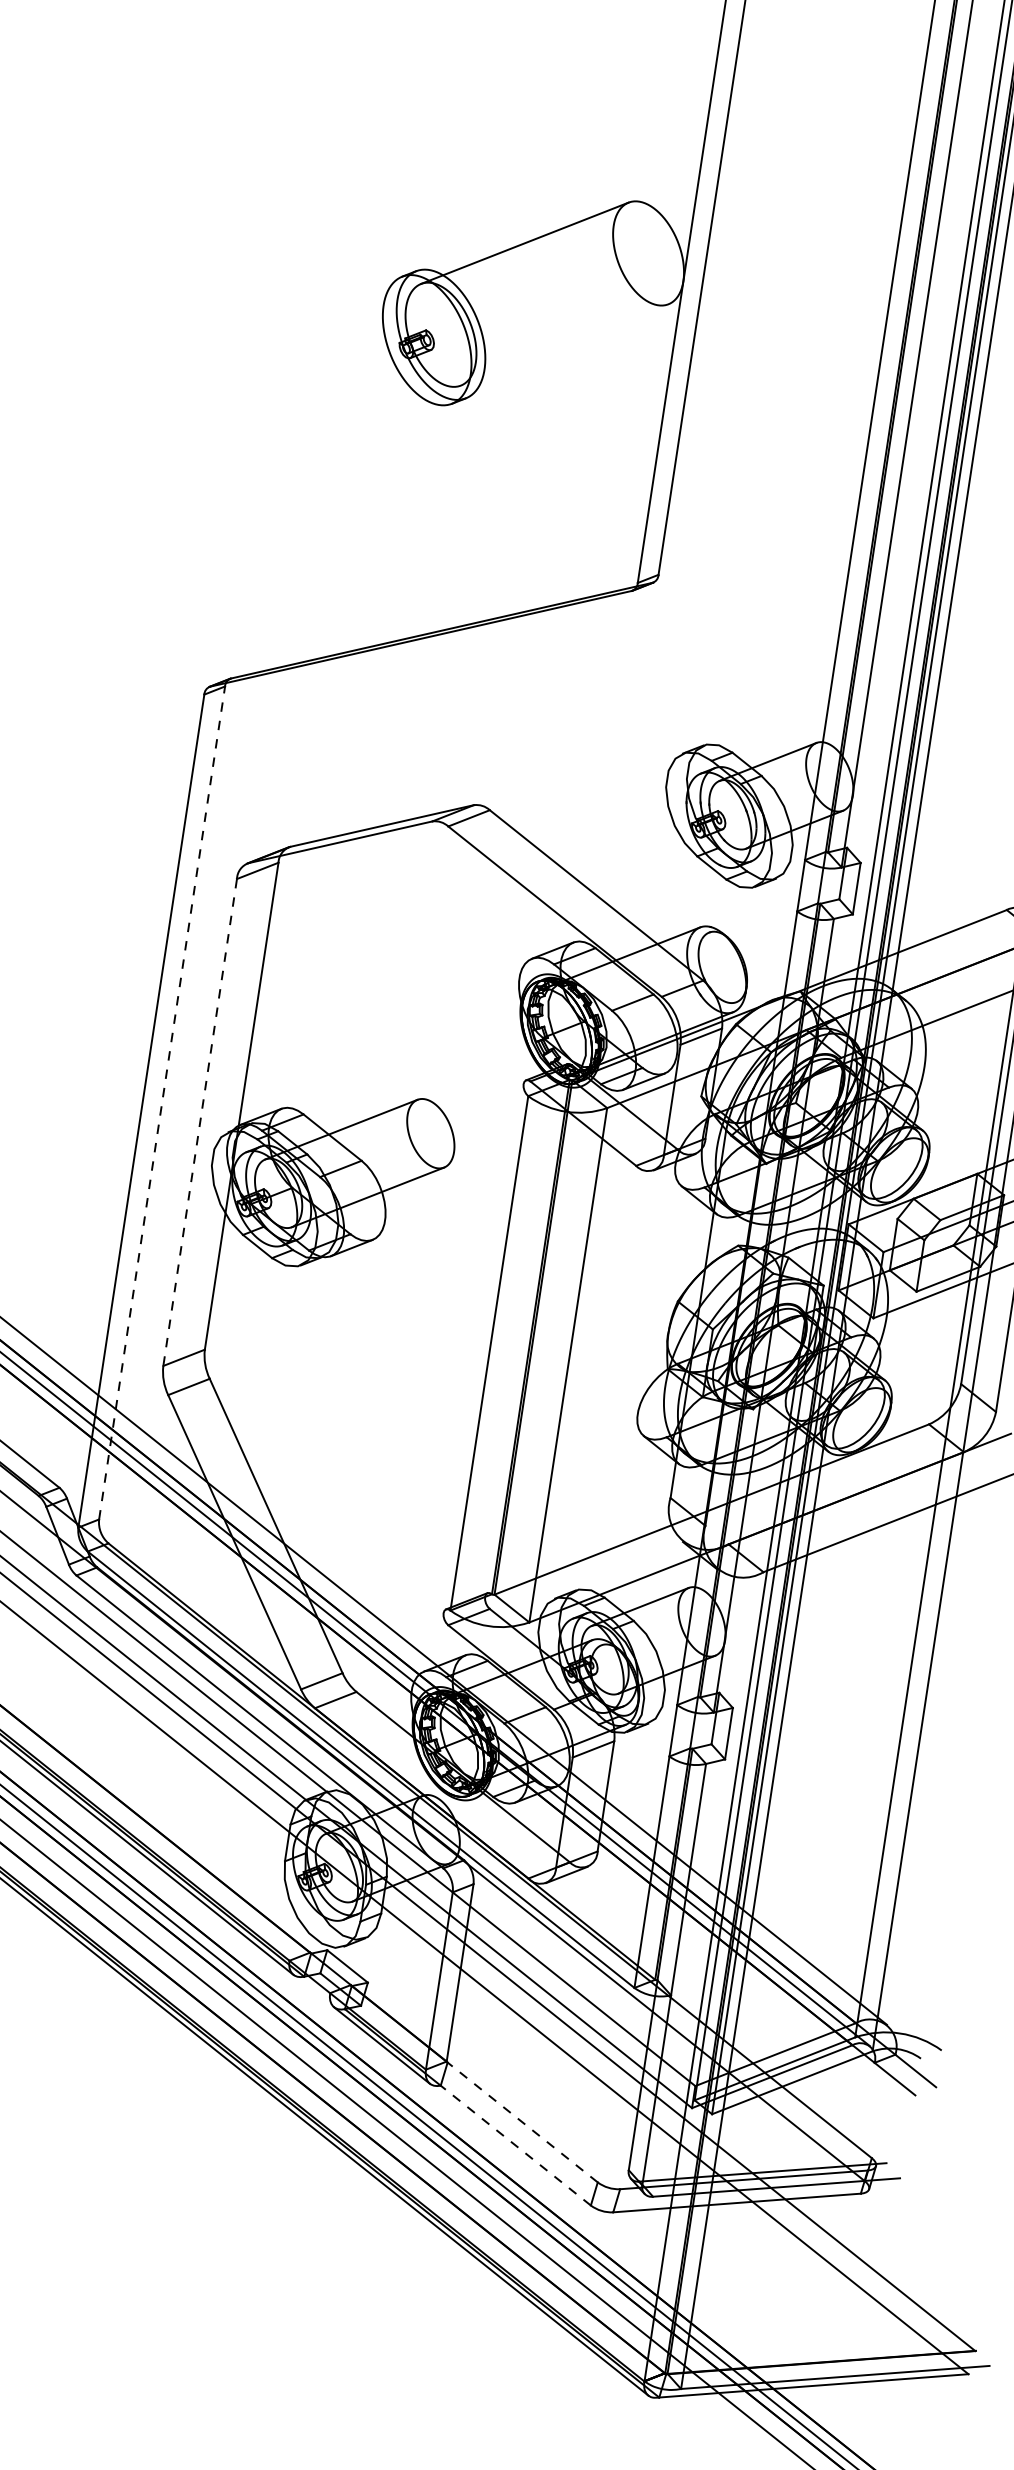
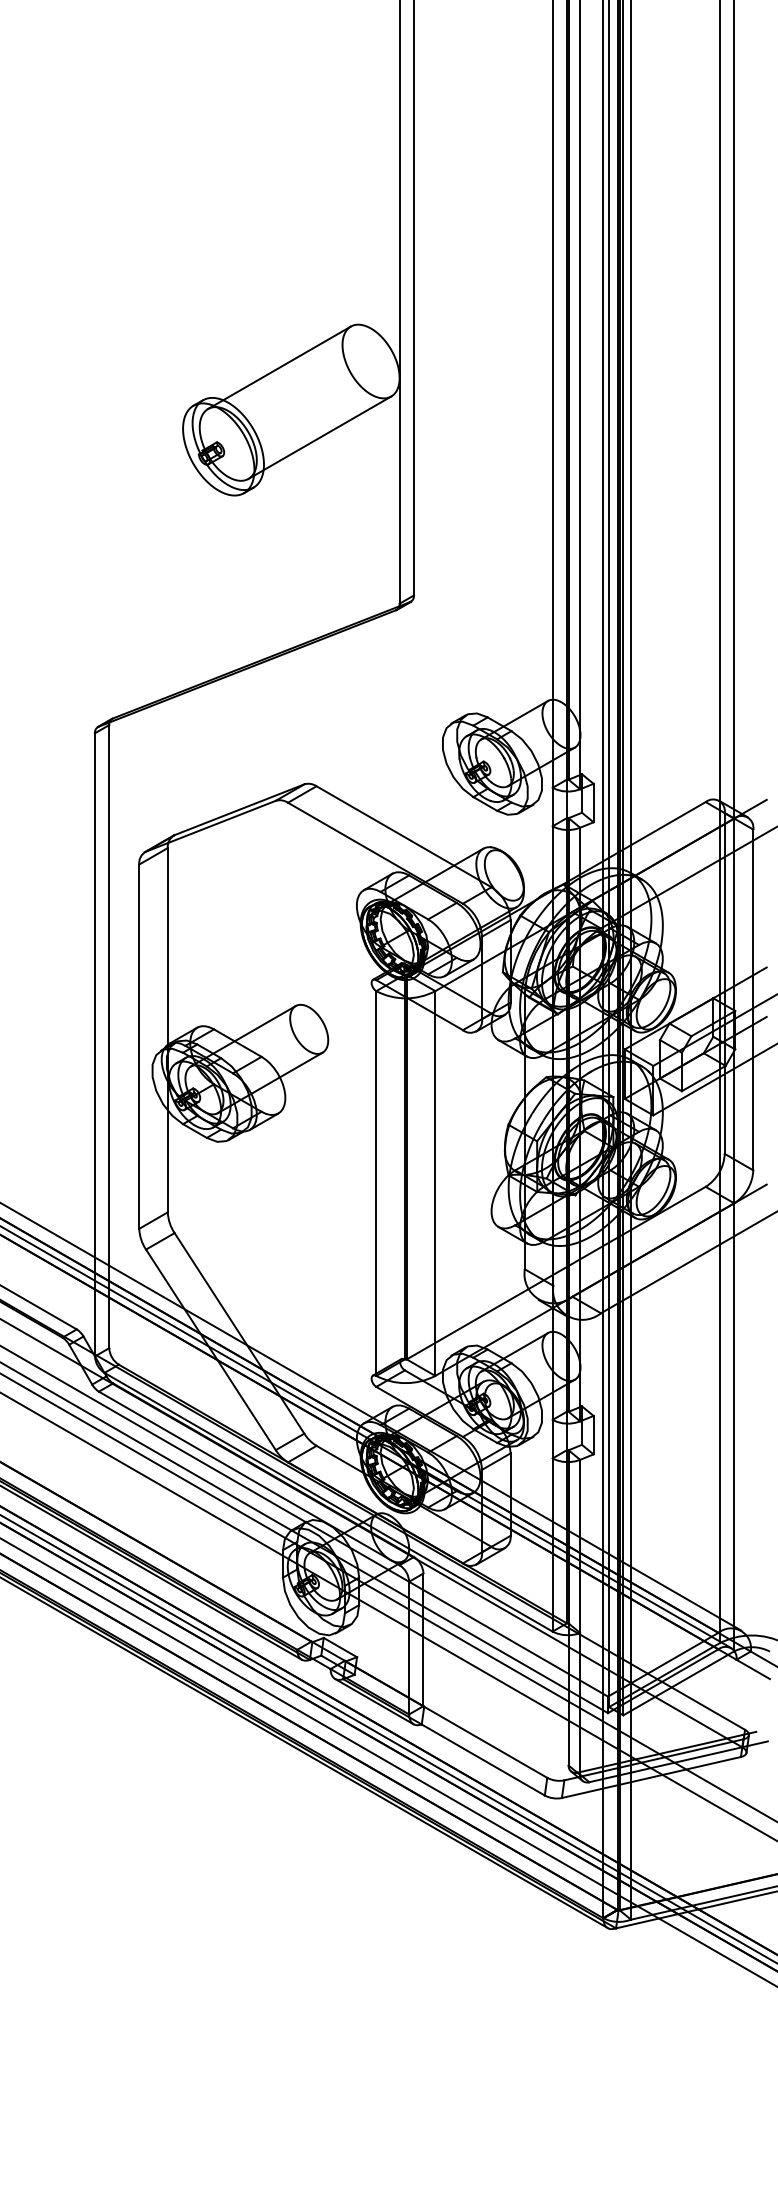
line: (564, 344) -> (319, 437), added
line: (162, 1102) -> (109, 1036), dashed -> solid
line: (200, 1123) -> (139, 1047), dashed -> solid
line: (522, 2122) -> (485, 1742), dashed -> solid
line: (514, 2144) -> (482, 1759), dashed -> solid

